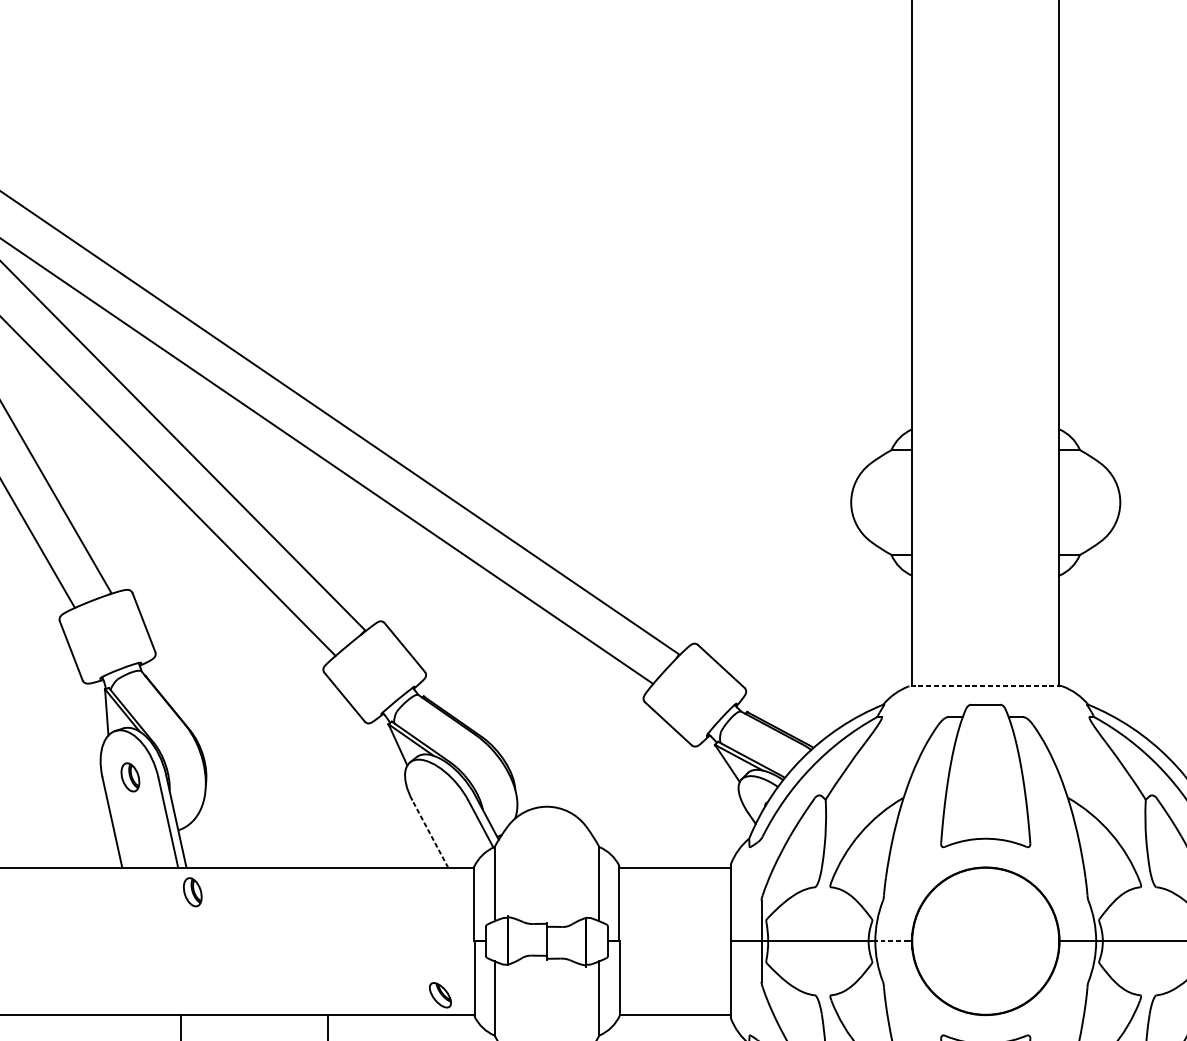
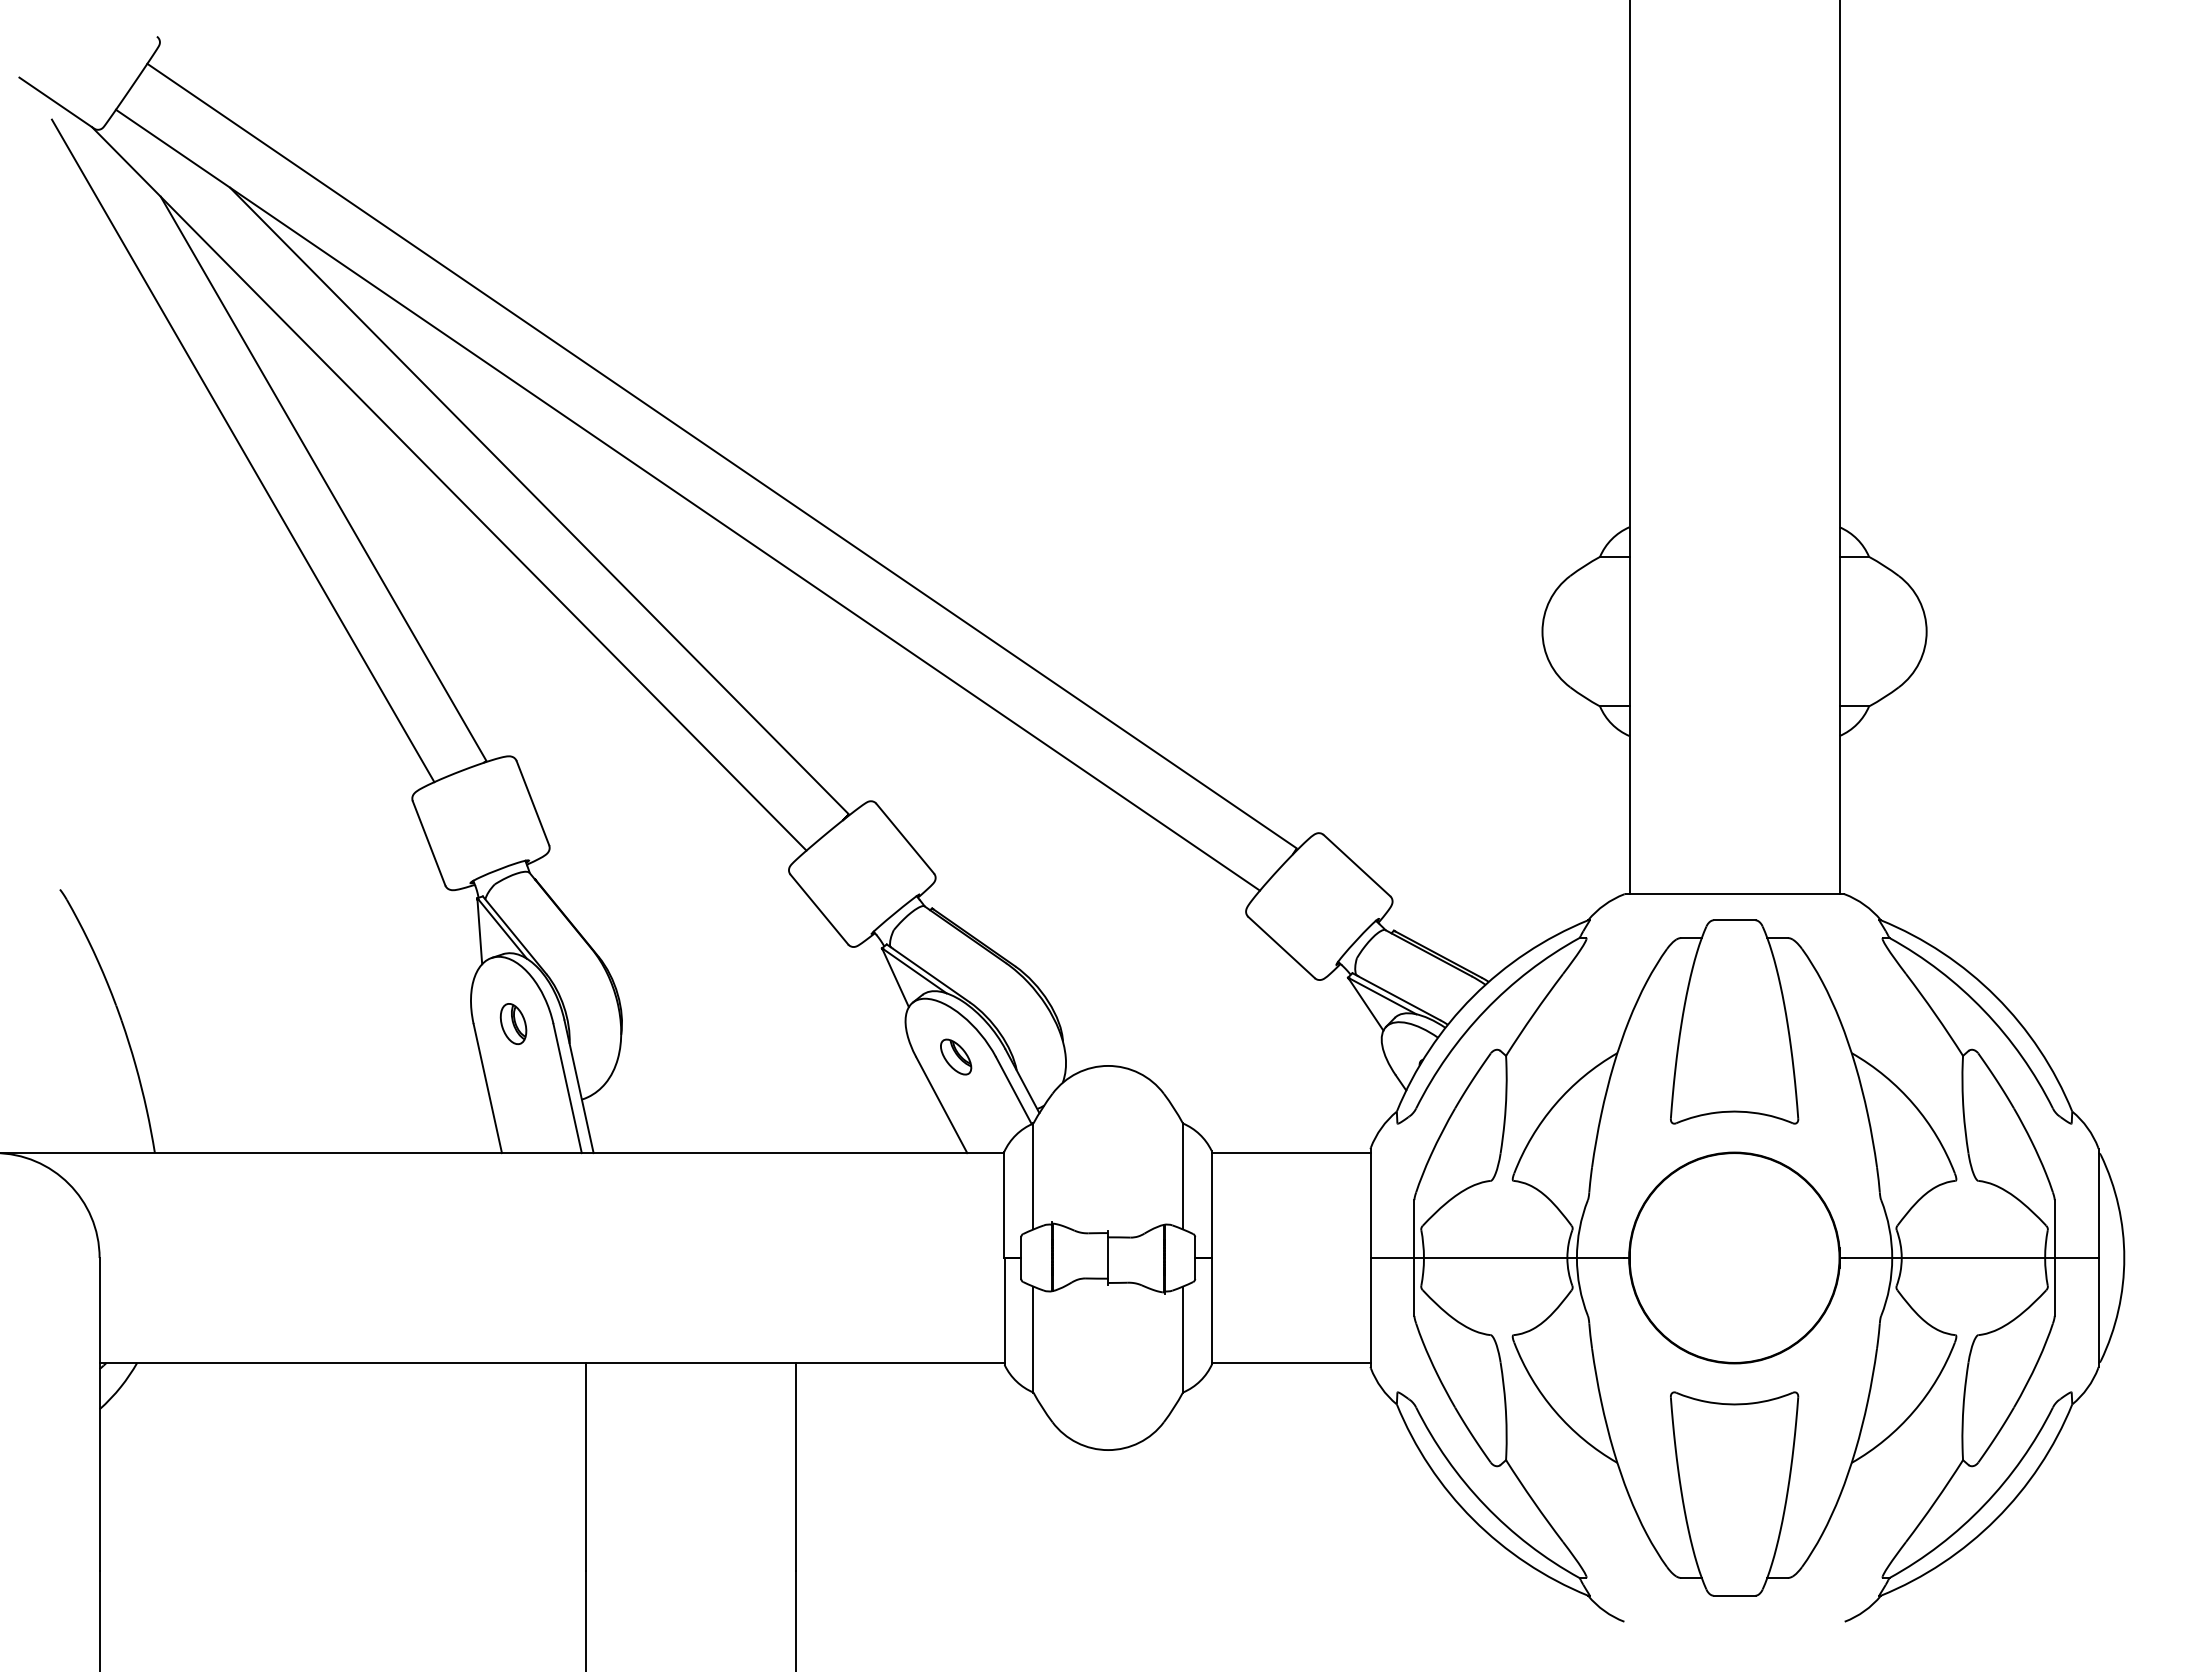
line: (985, 686) -> (1734, 894), dashed -> solid
line: (430, 833) -> (941, 1104), dashed -> solid
part: (192, 891) -> (602, 1187), removed
line: (891, 941) -> (1600, 1258), dashed -> solid
part: (440, 994) -> (956, 1056), moved

